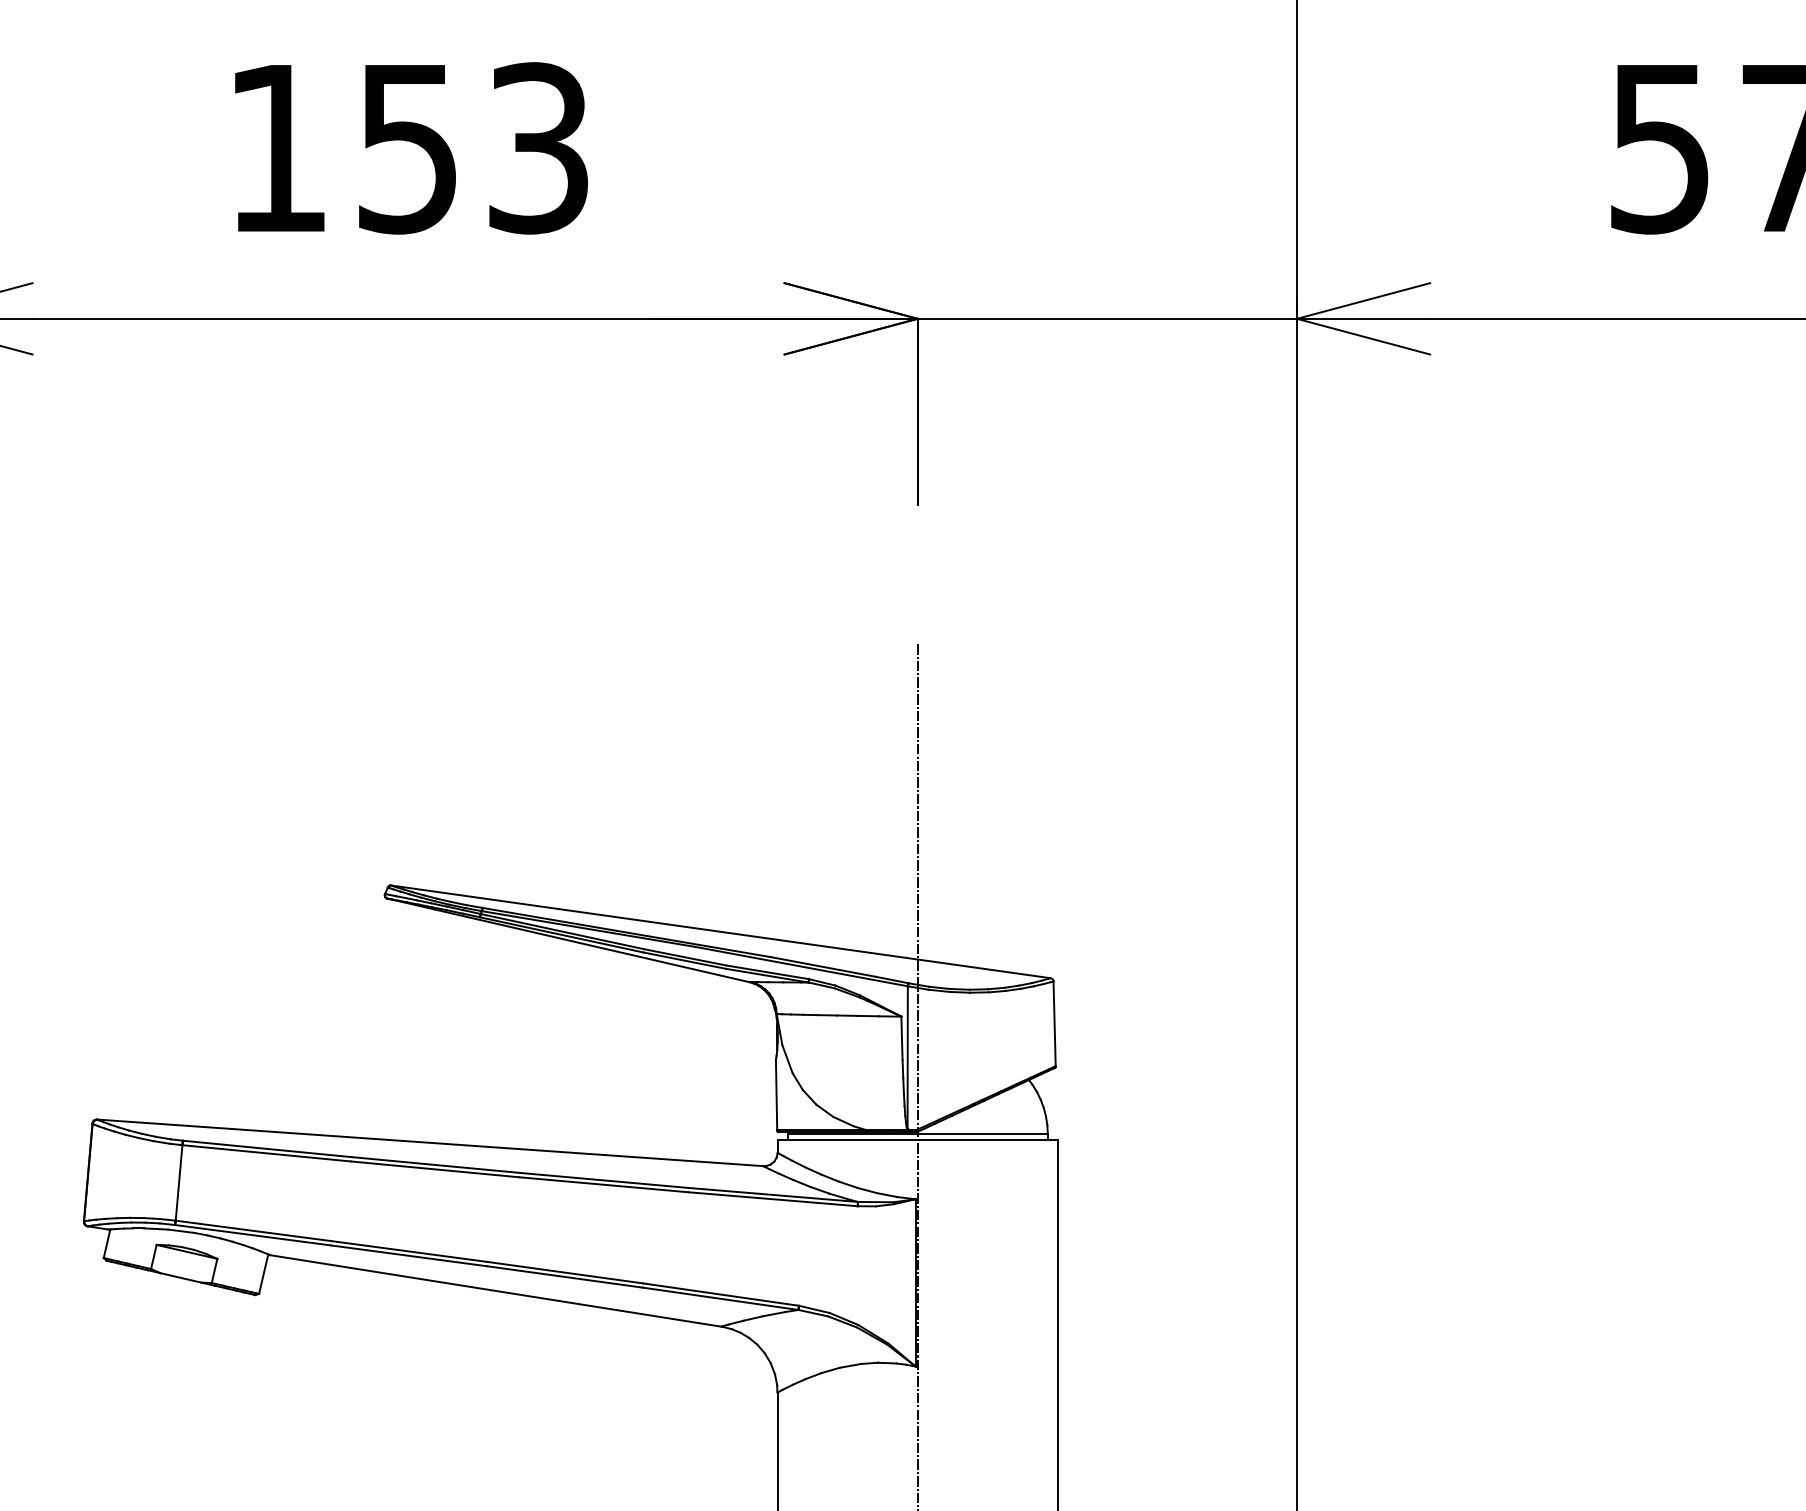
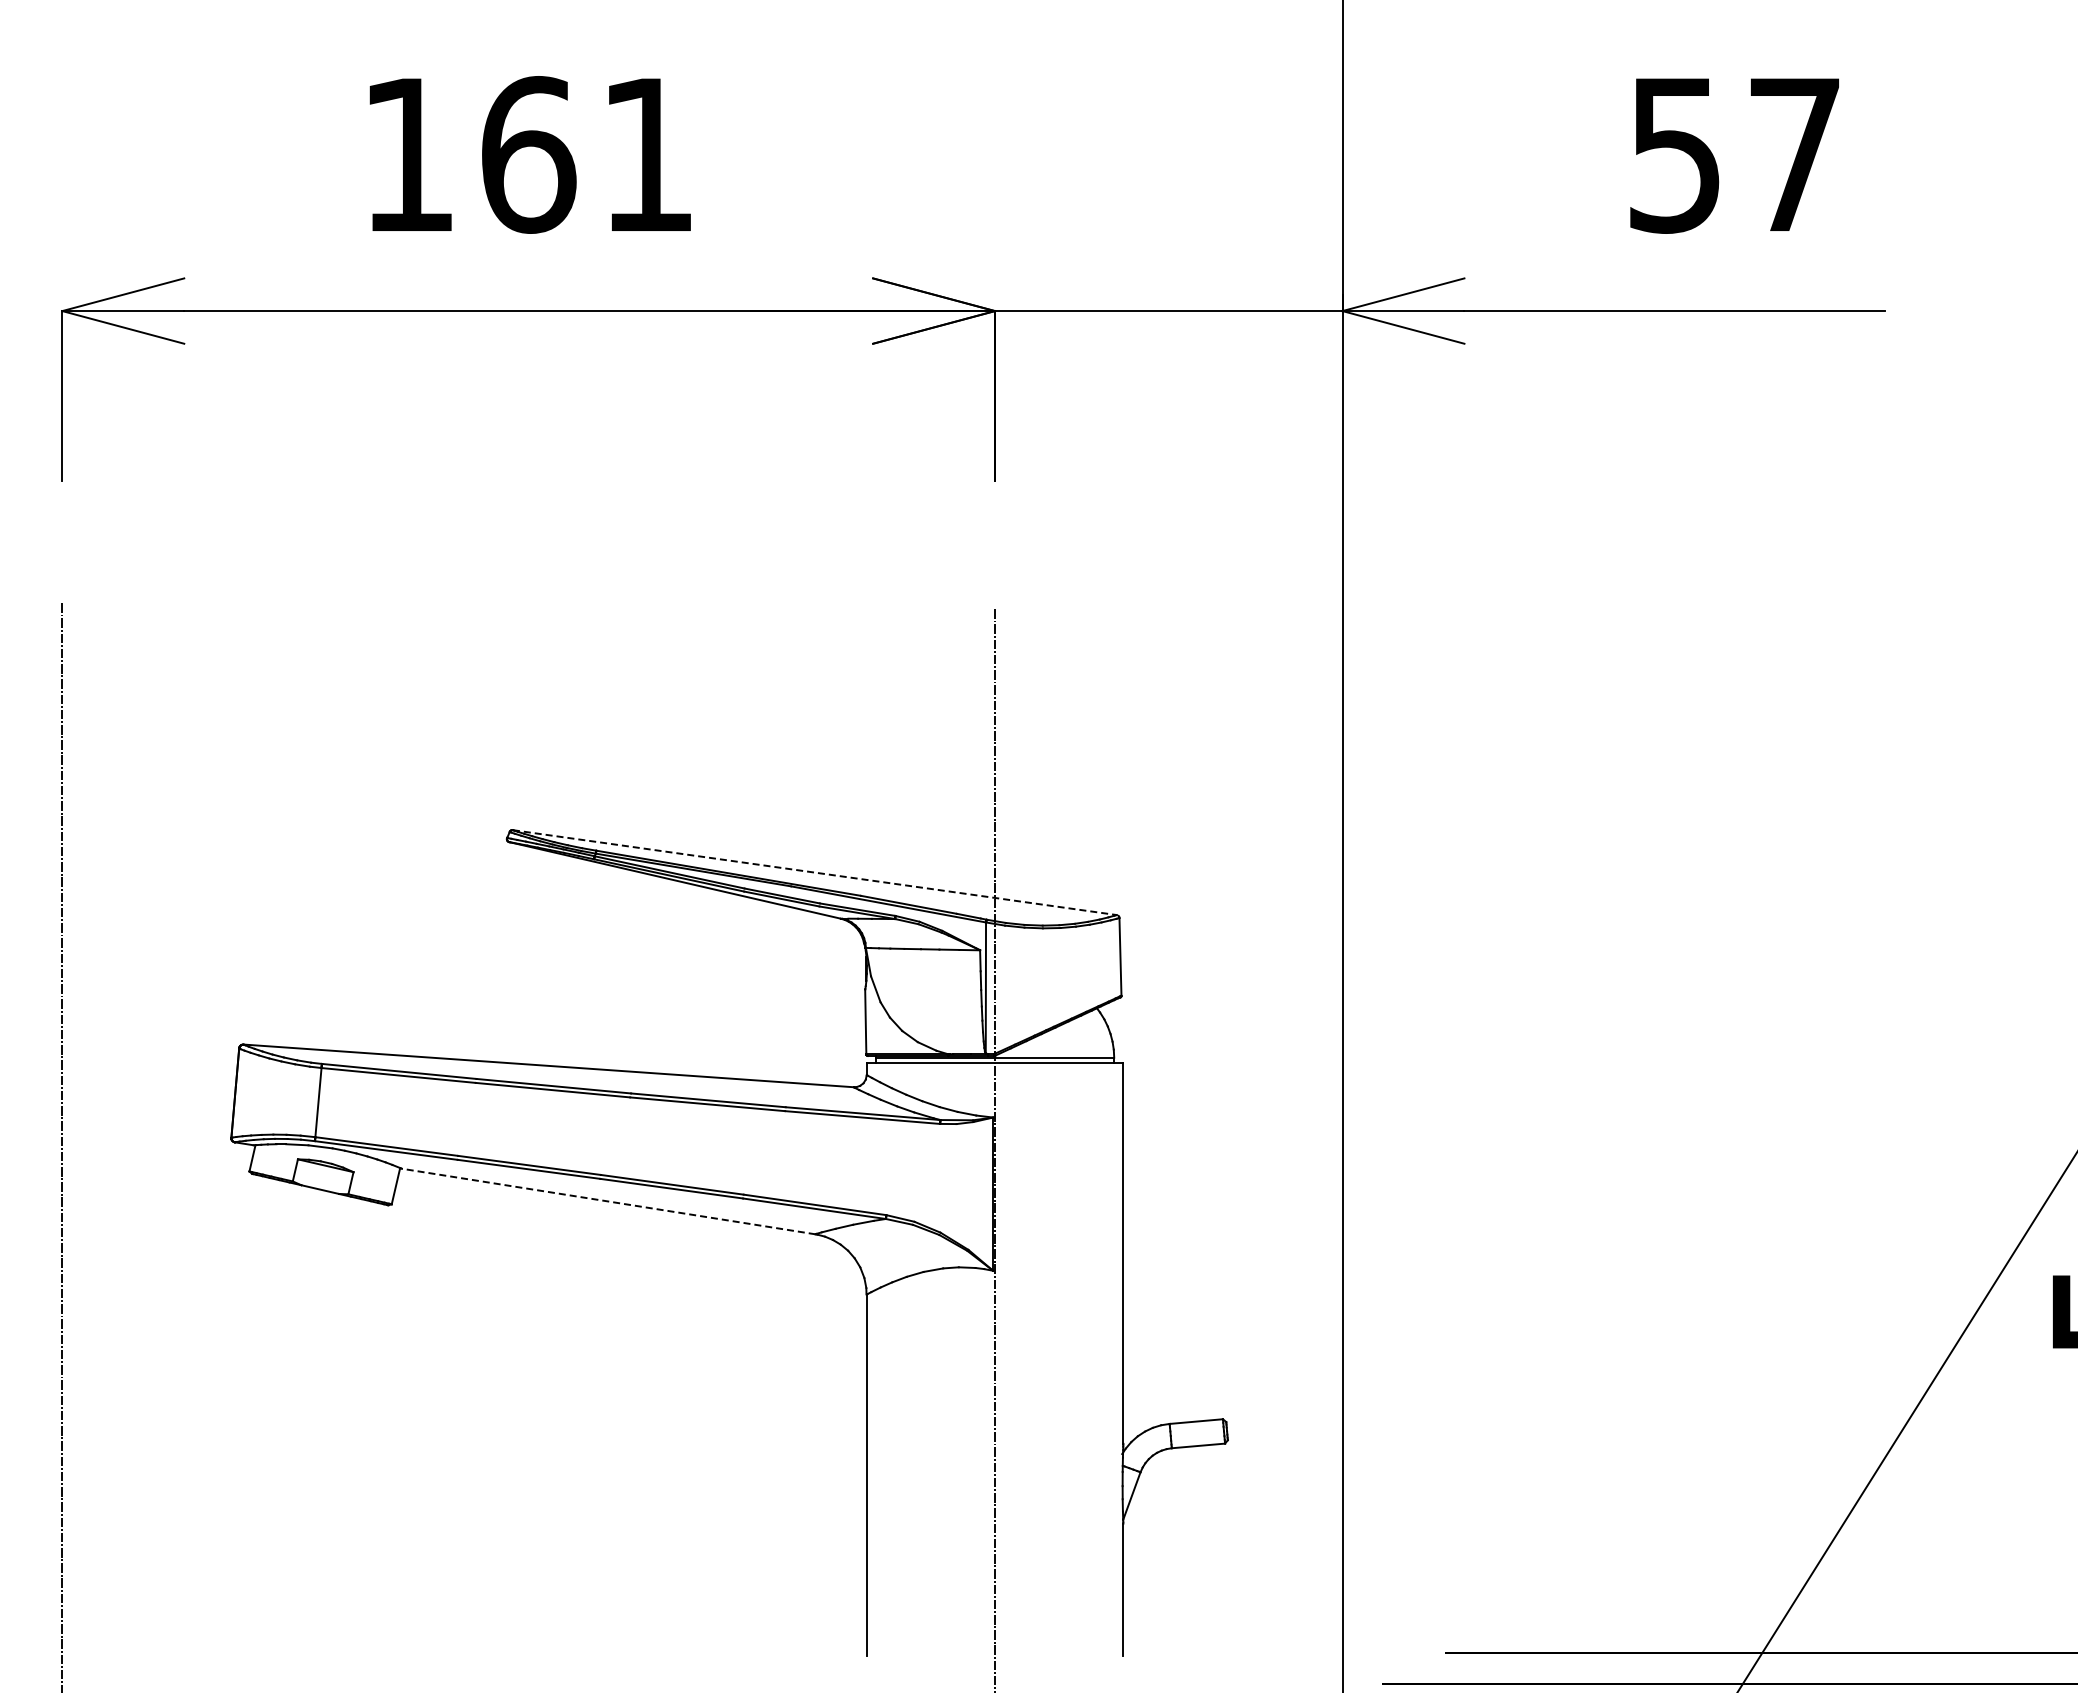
text: (472, 147) -> (587, 154), 153 -> 161
line: (720, 931) -> (814, 872), solid -> dashed
line: (495, 1290) -> (608, 1201), solid -> dashed

